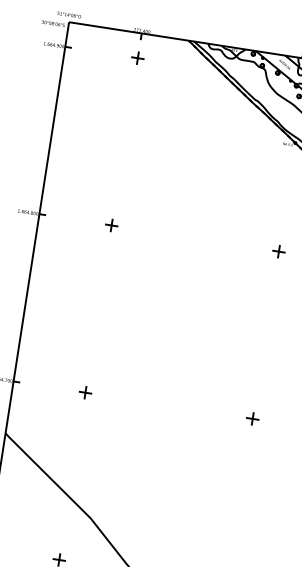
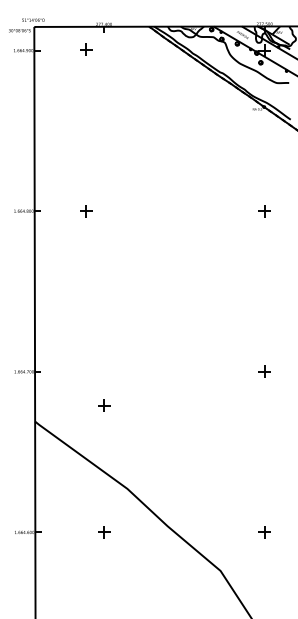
part: (138, 58) -> (86, 49), moved
part: (112, 225) -> (86, 211), moved
part: (85, 392) -> (104, 405), moved

